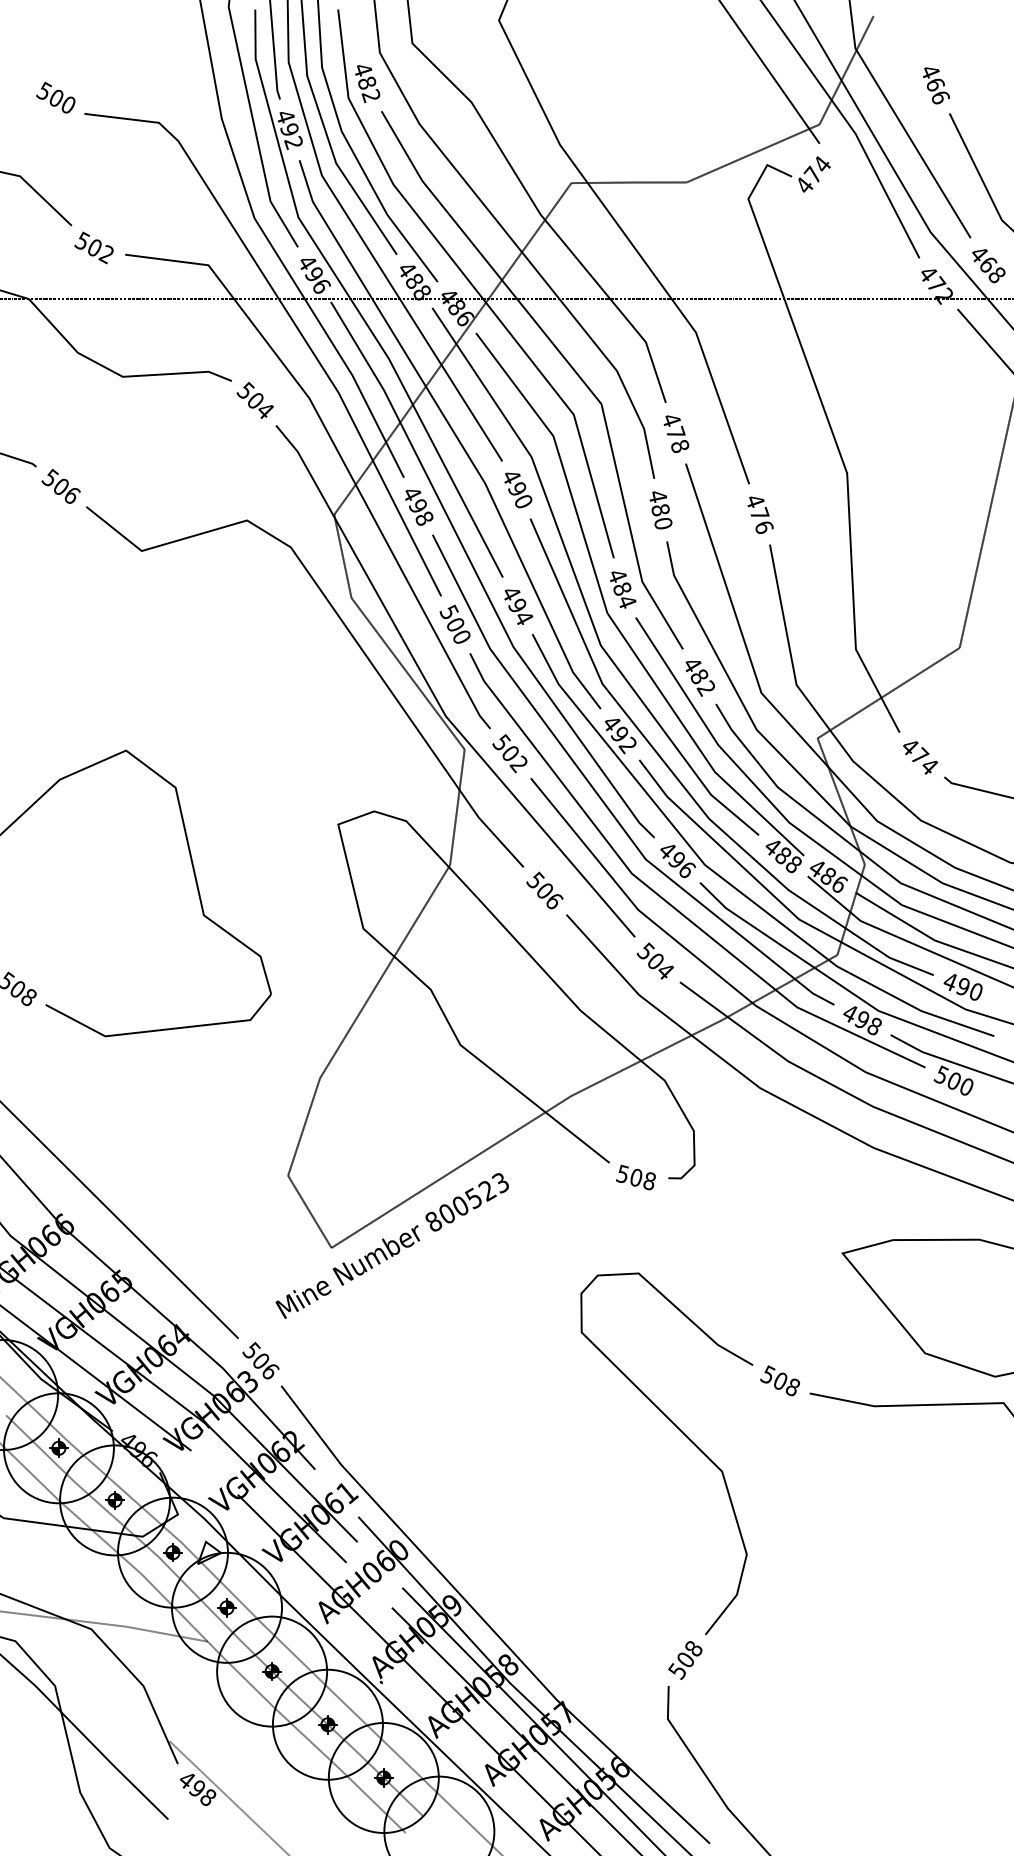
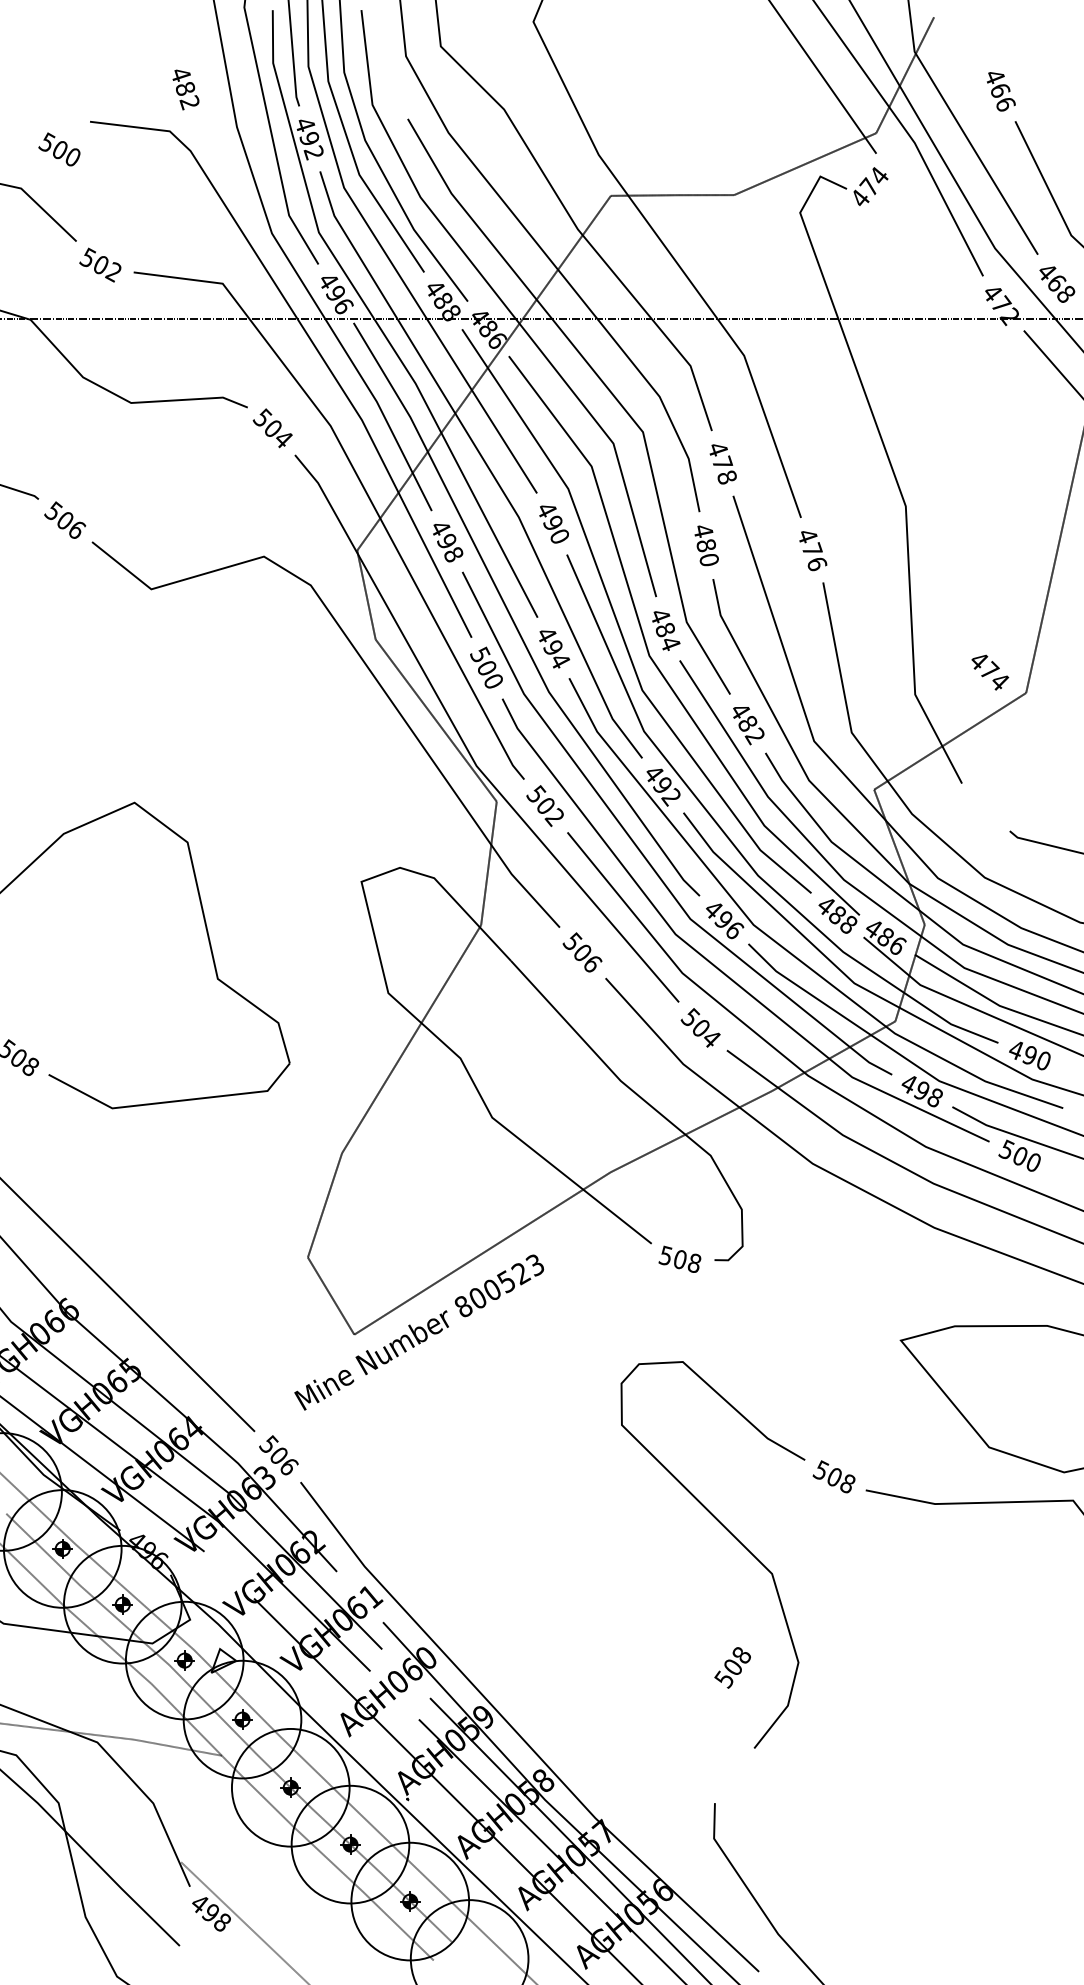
text: (367, 83) -> (185, 89), moved
text: (55, 97) -> (59, 149), moved
text: (920, 757) -> (990, 672), moved
text: (685, 1660) -> (732, 1667), moved

